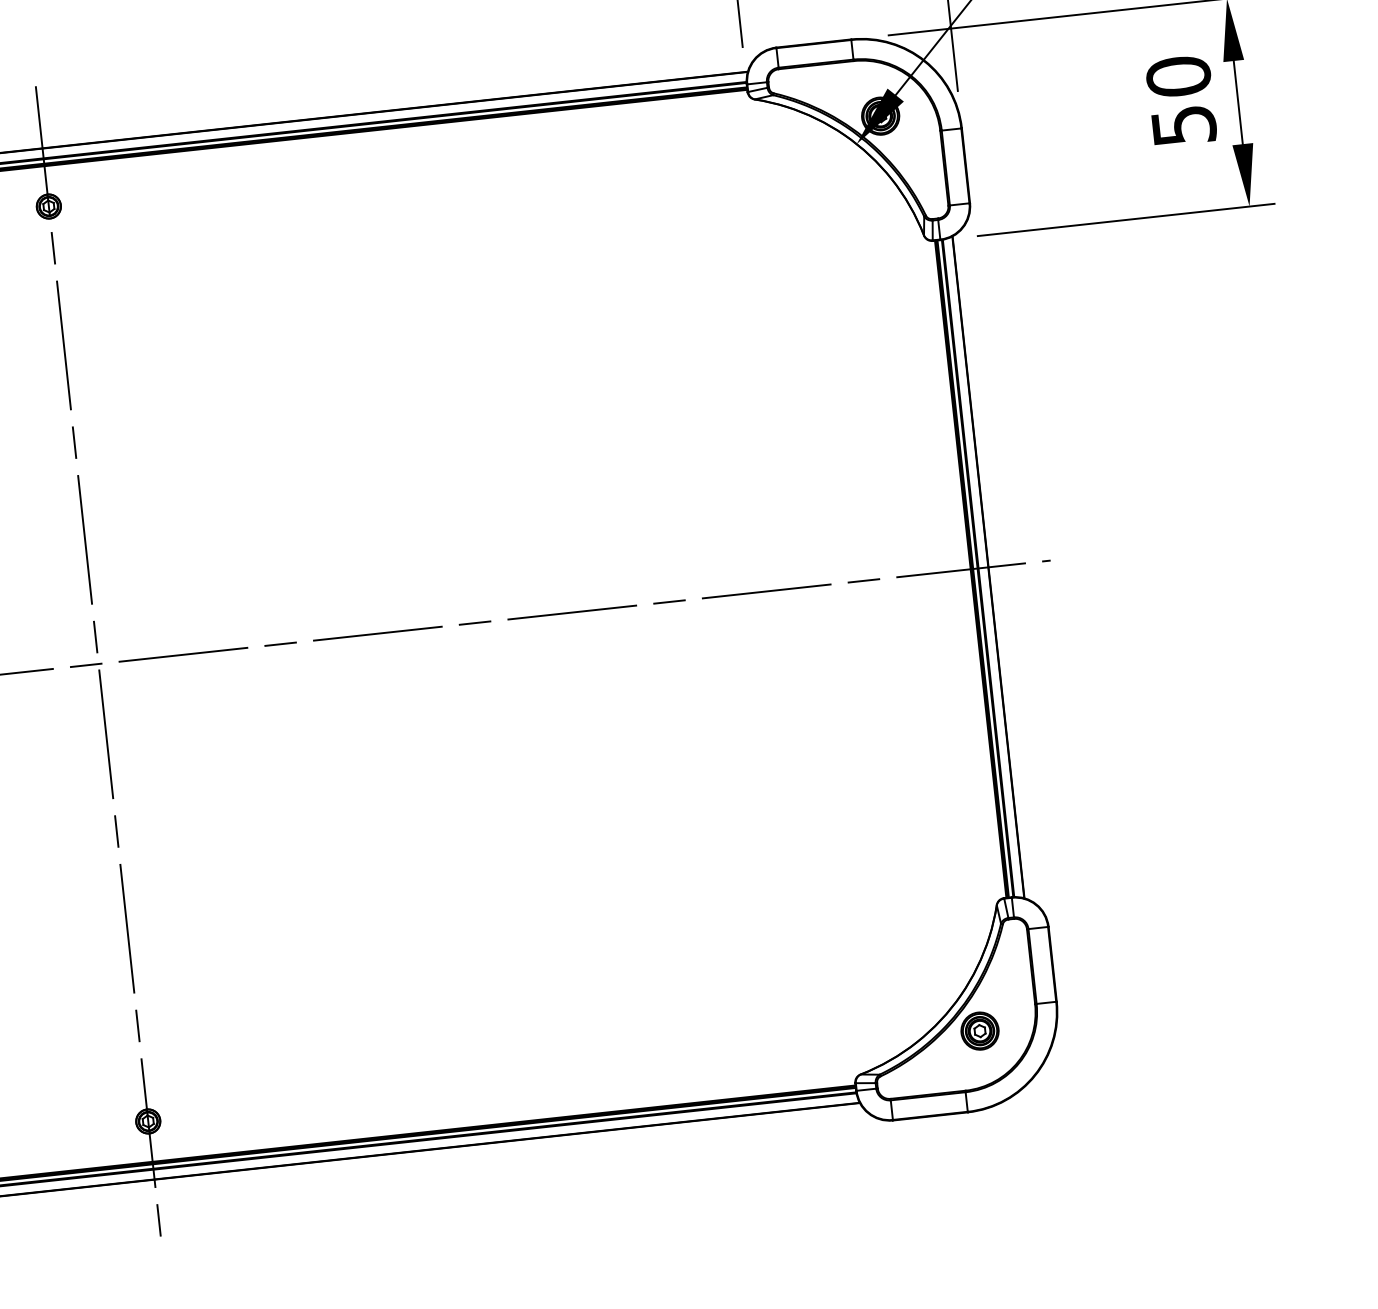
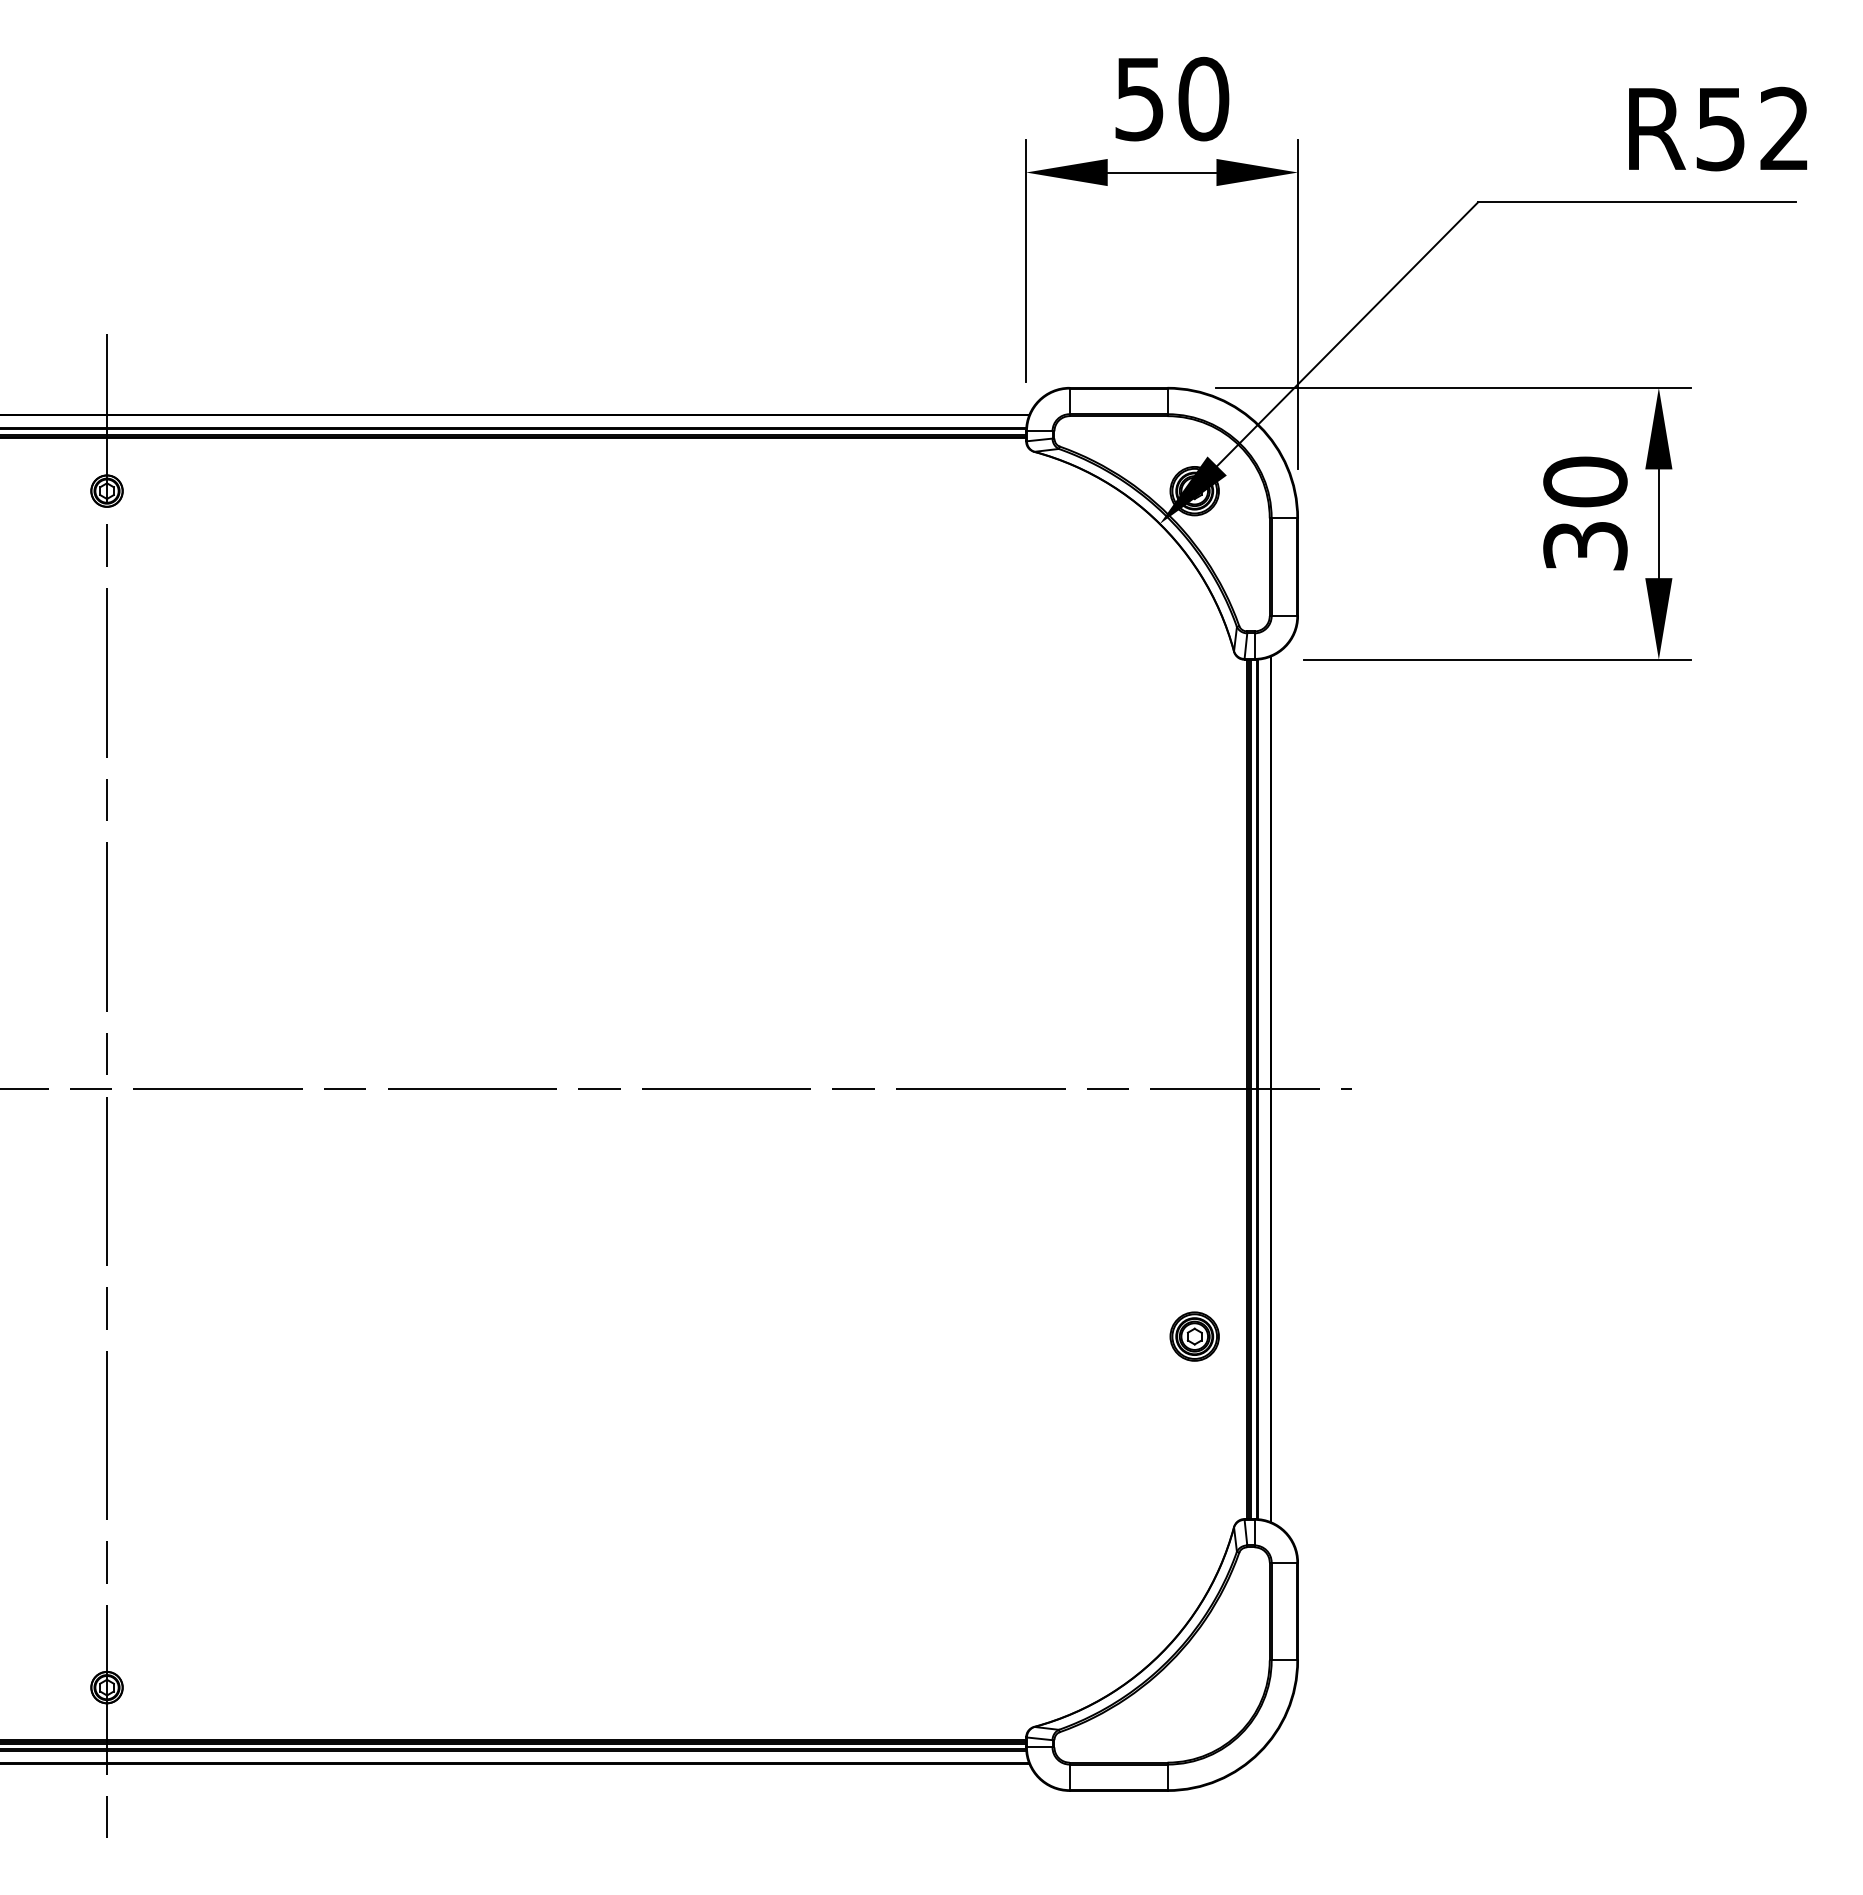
text: (1184, 126) -> (1585, 546), 50 -> 30
part: (979, 1031) -> (1194, 1336), moved

